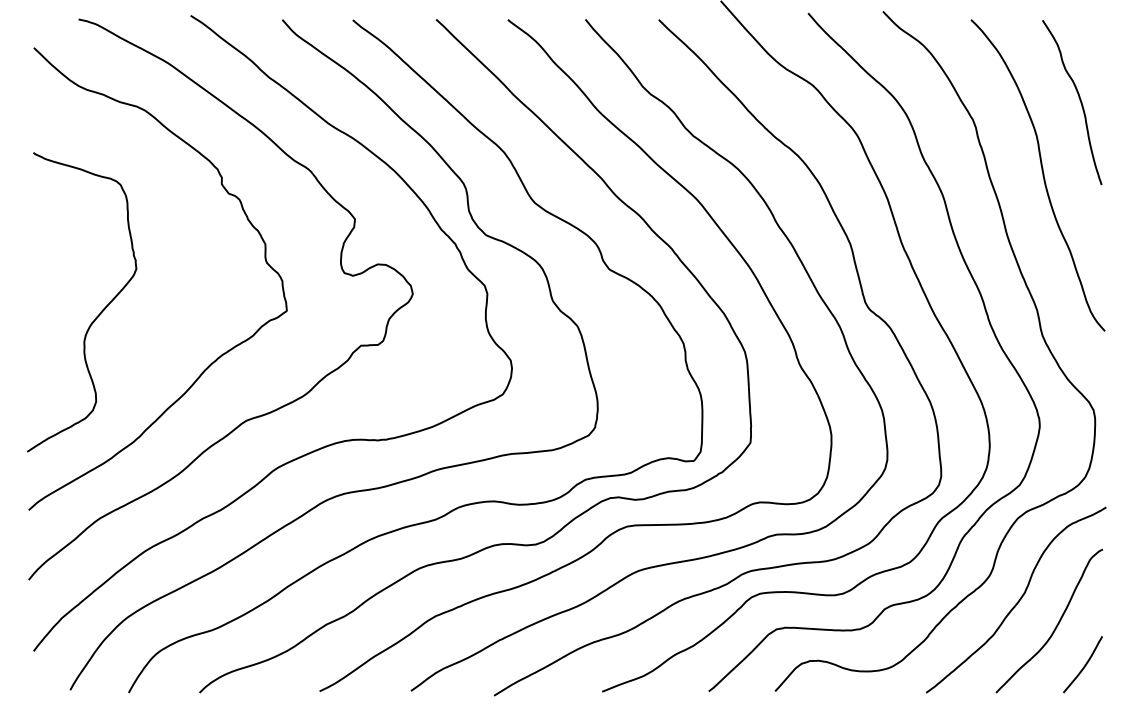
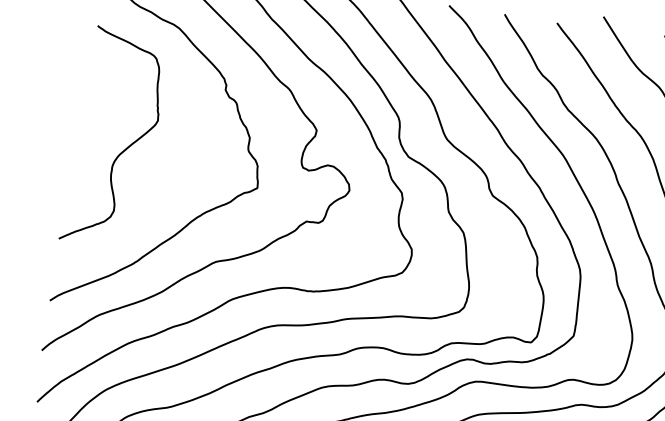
curve: (96, 316) -> (123, 150), moved

